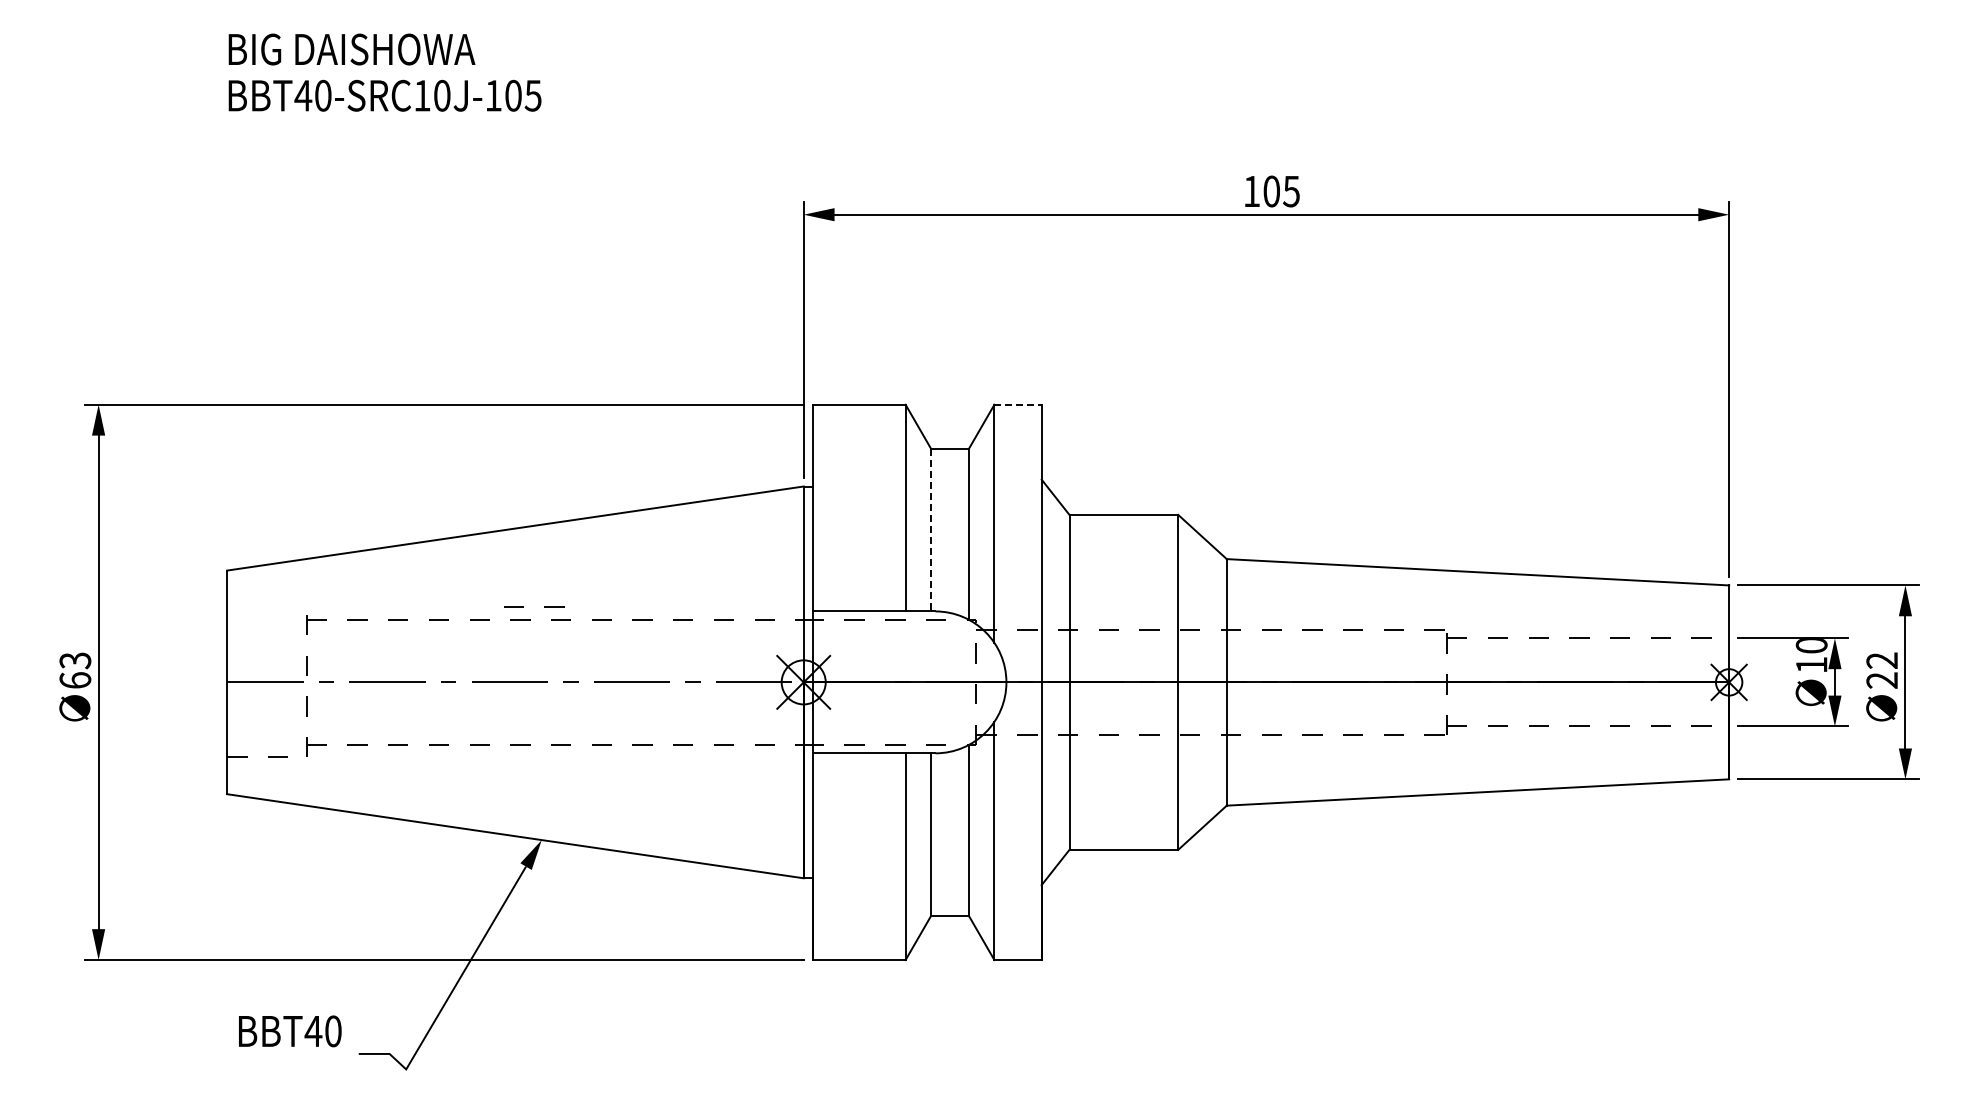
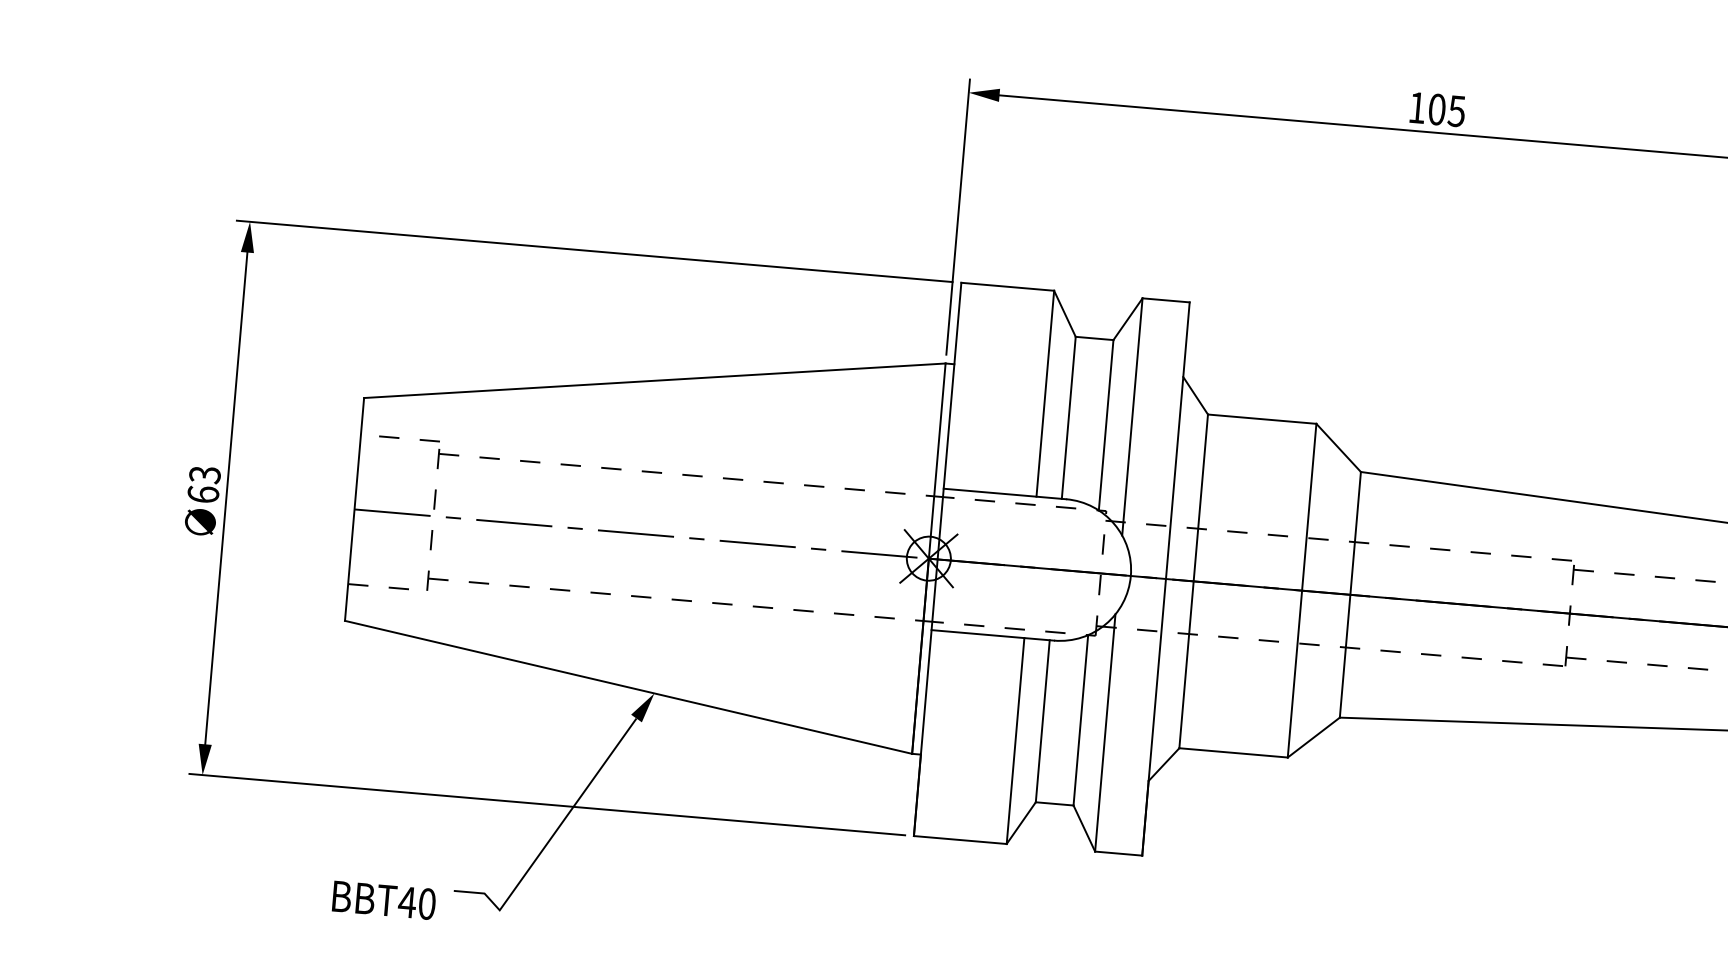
line: (1018, 404) -> (1166, 300), dashed -> solid
line: (931, 530) -> (1069, 418), dashed -> solid
line: (544, 606) -> (420, 438), moved
text: (290, 1031) -> (384, 900), moved

